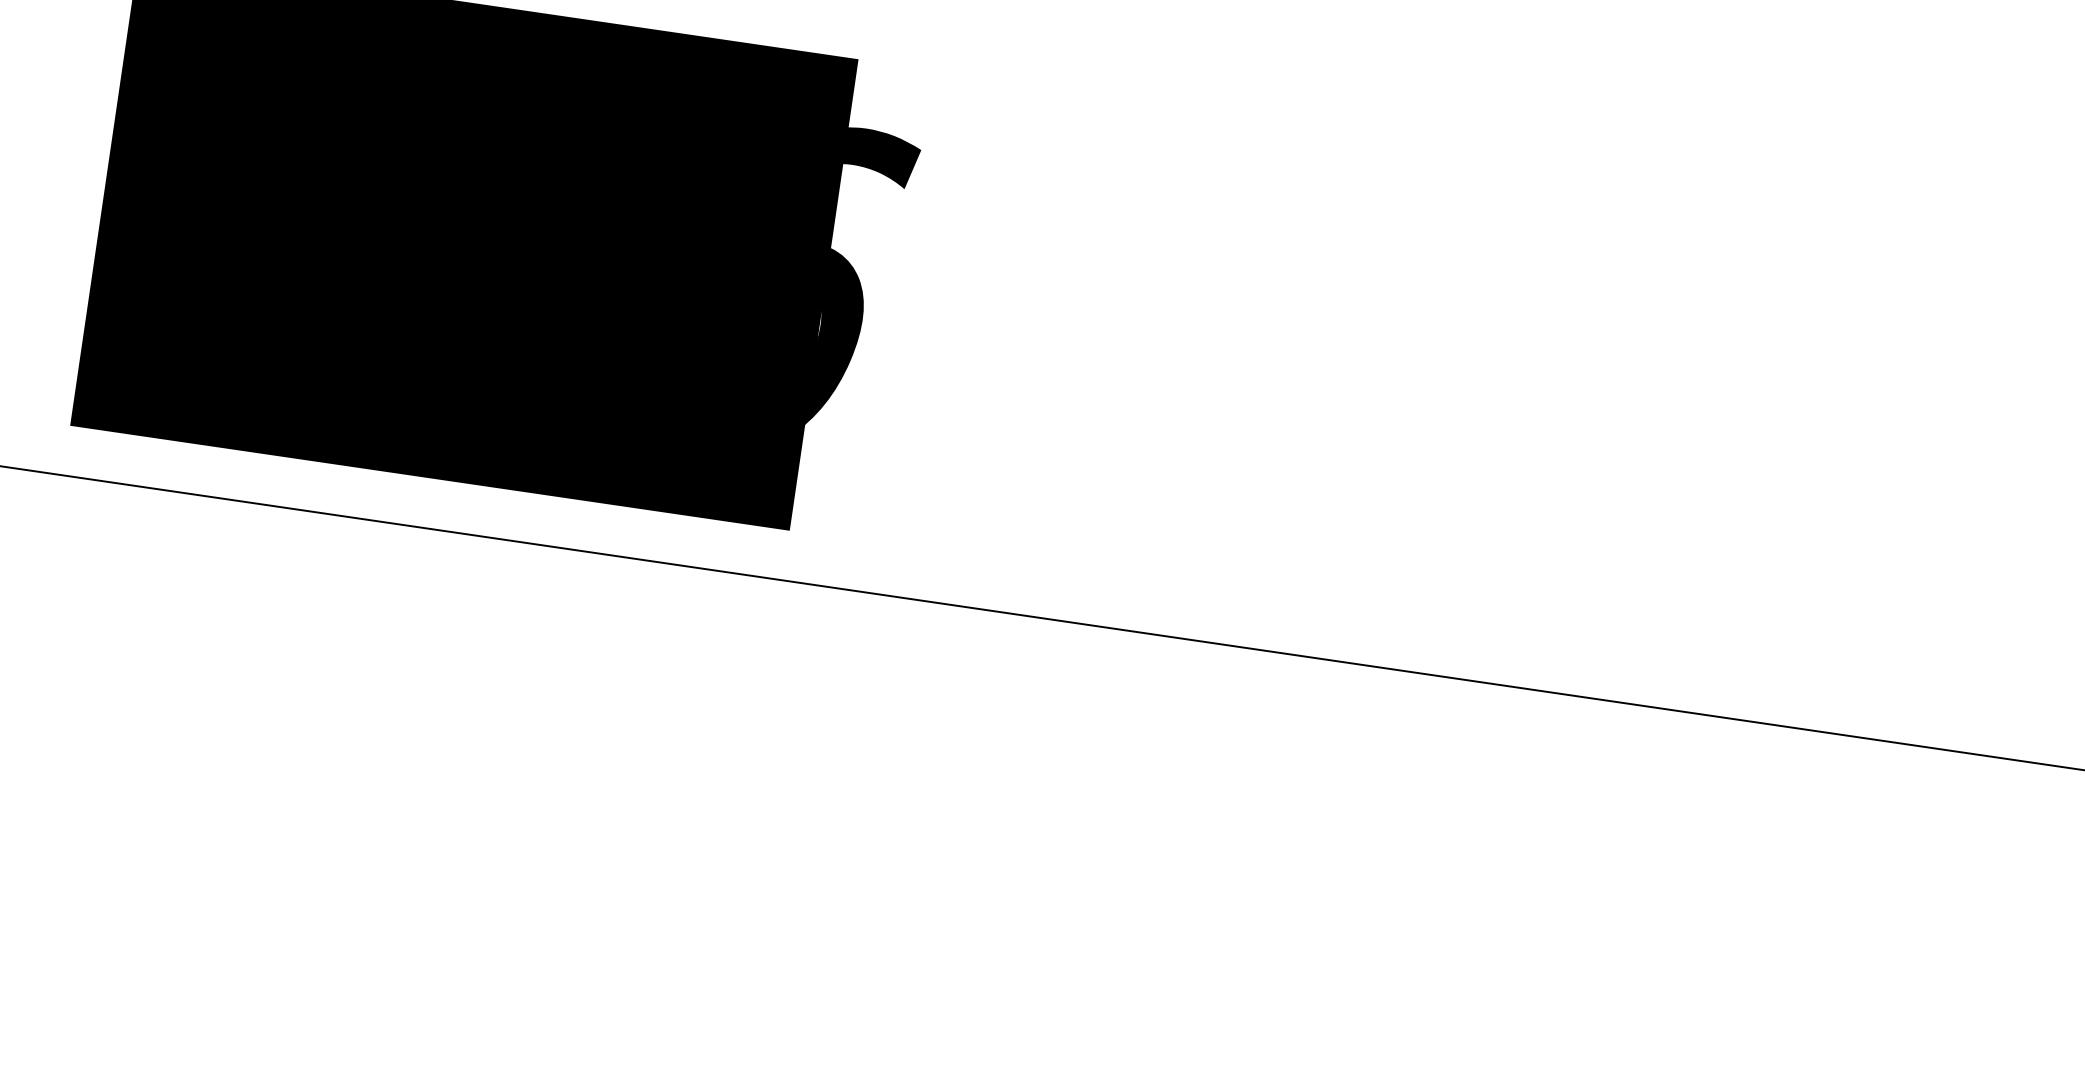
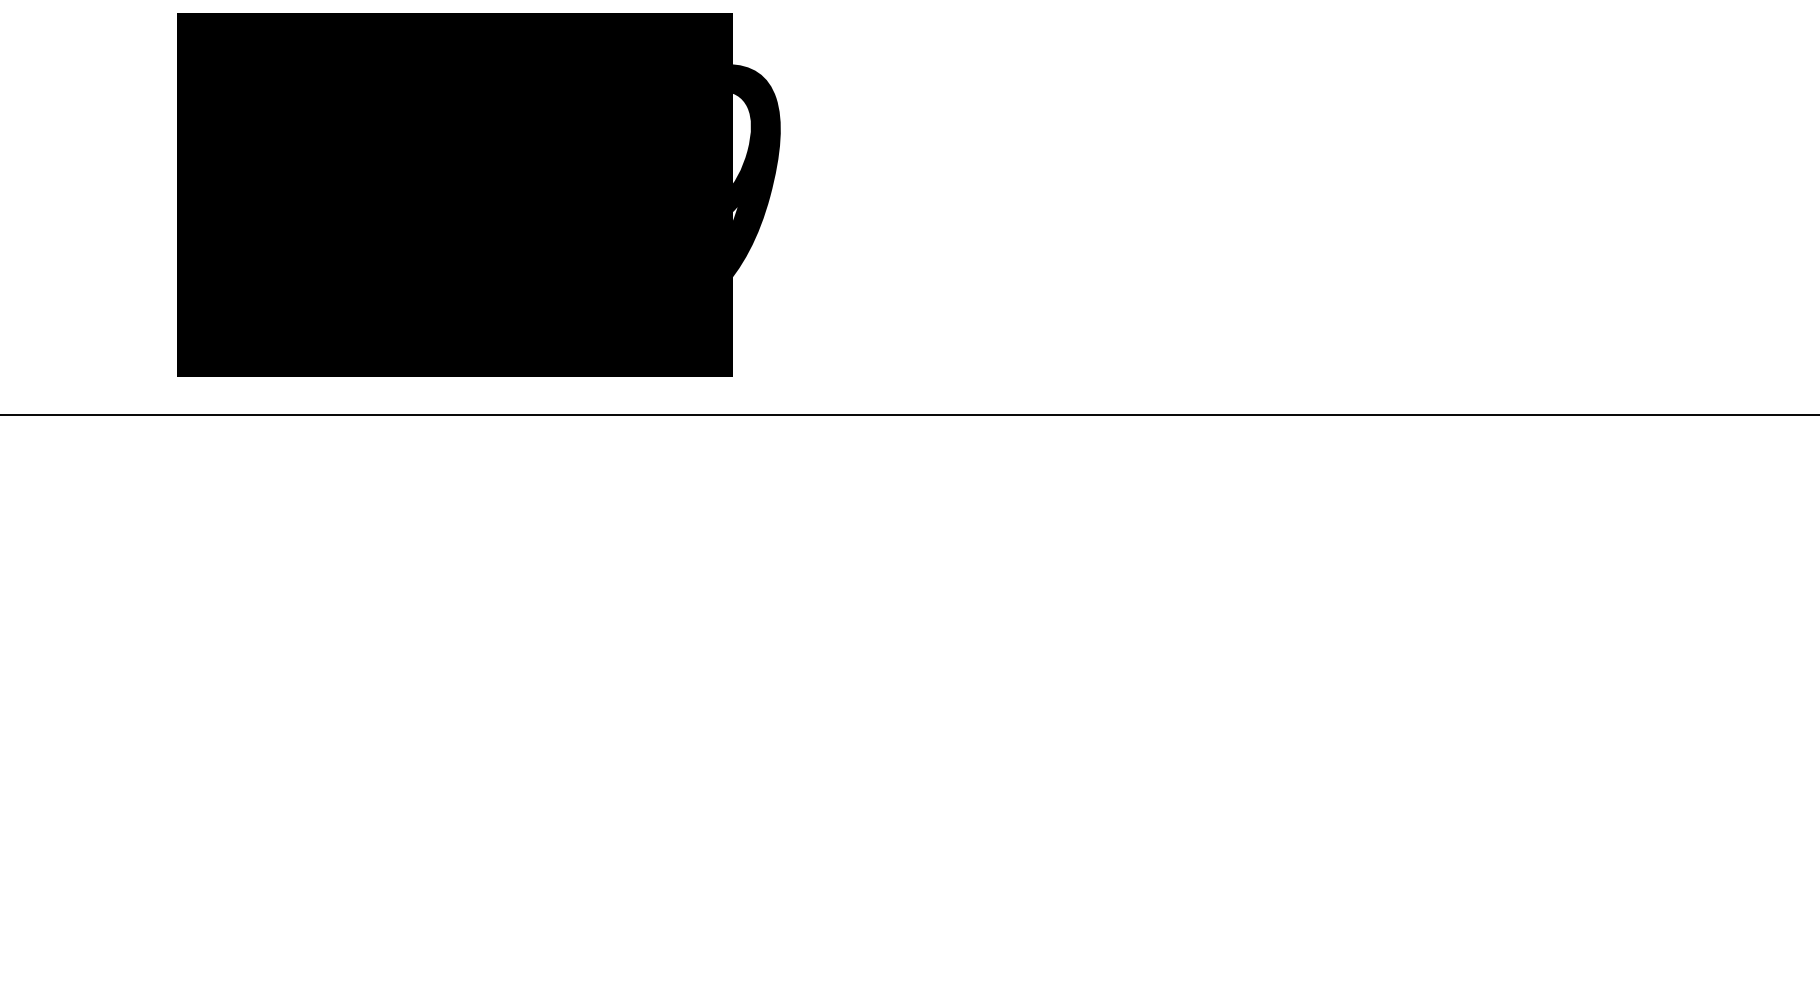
text: (863, 280) -> (761, 179), 906 -> 779

